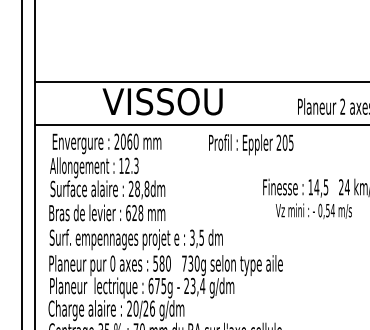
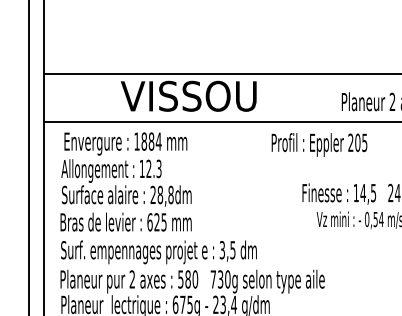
text: (126, 141) -> (147, 141), 2060 -> 1884
text: (251, 144) -> (319, 144), moved
text: (140, 213) -> (163, 222), 628 -> 625
text: (112, 263) -> (132, 279), 0 -> 2

